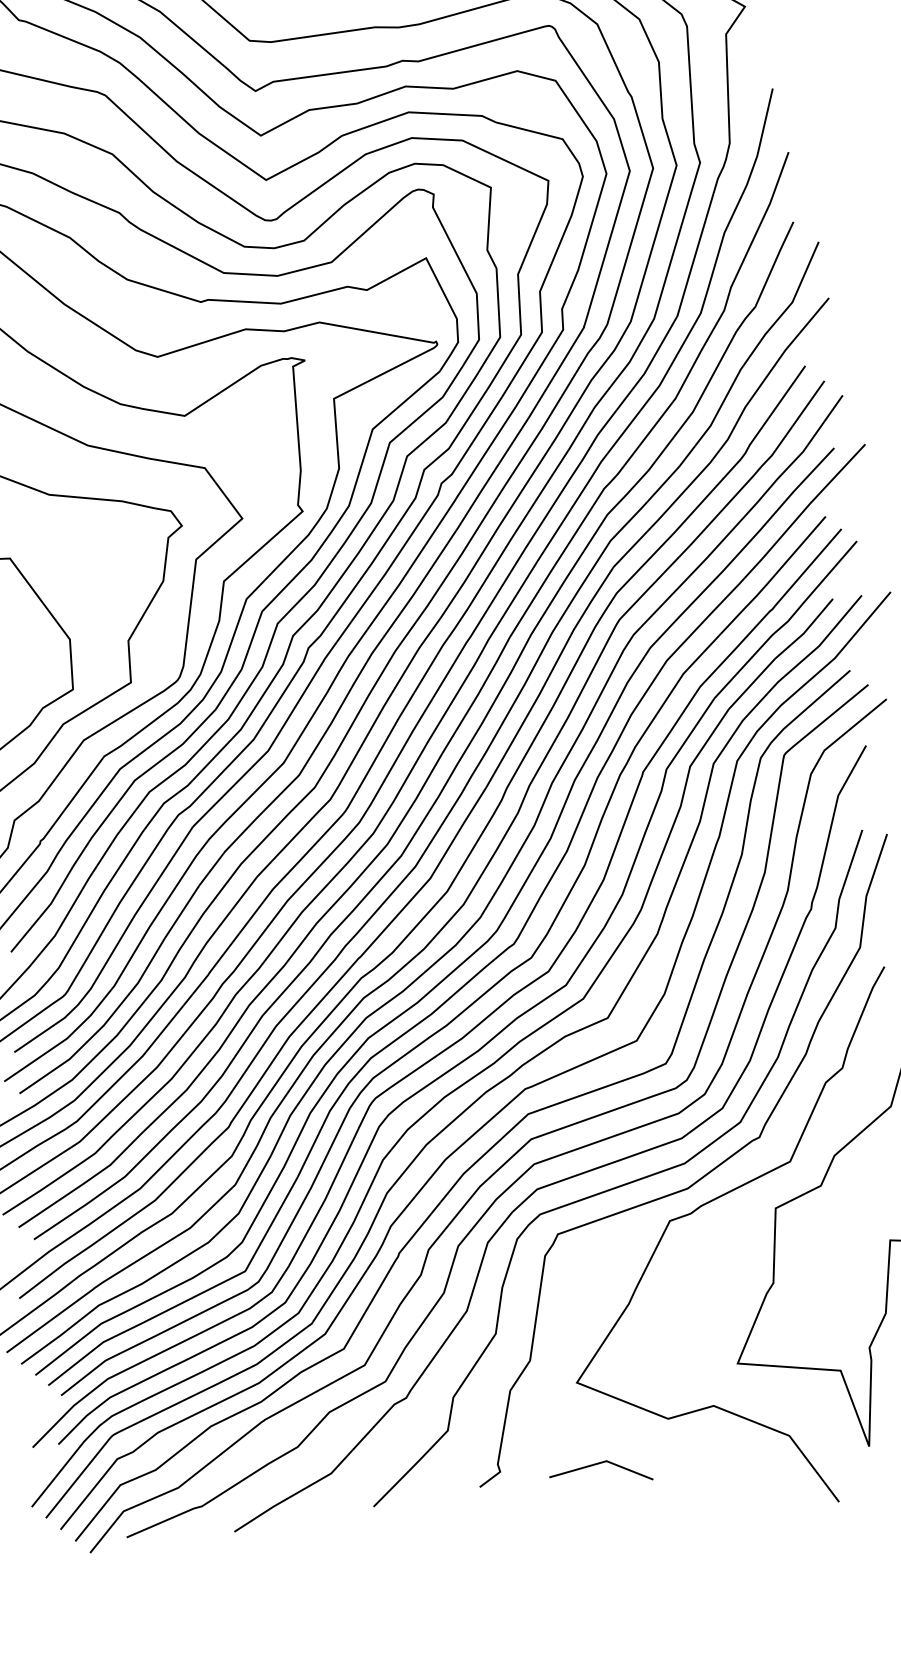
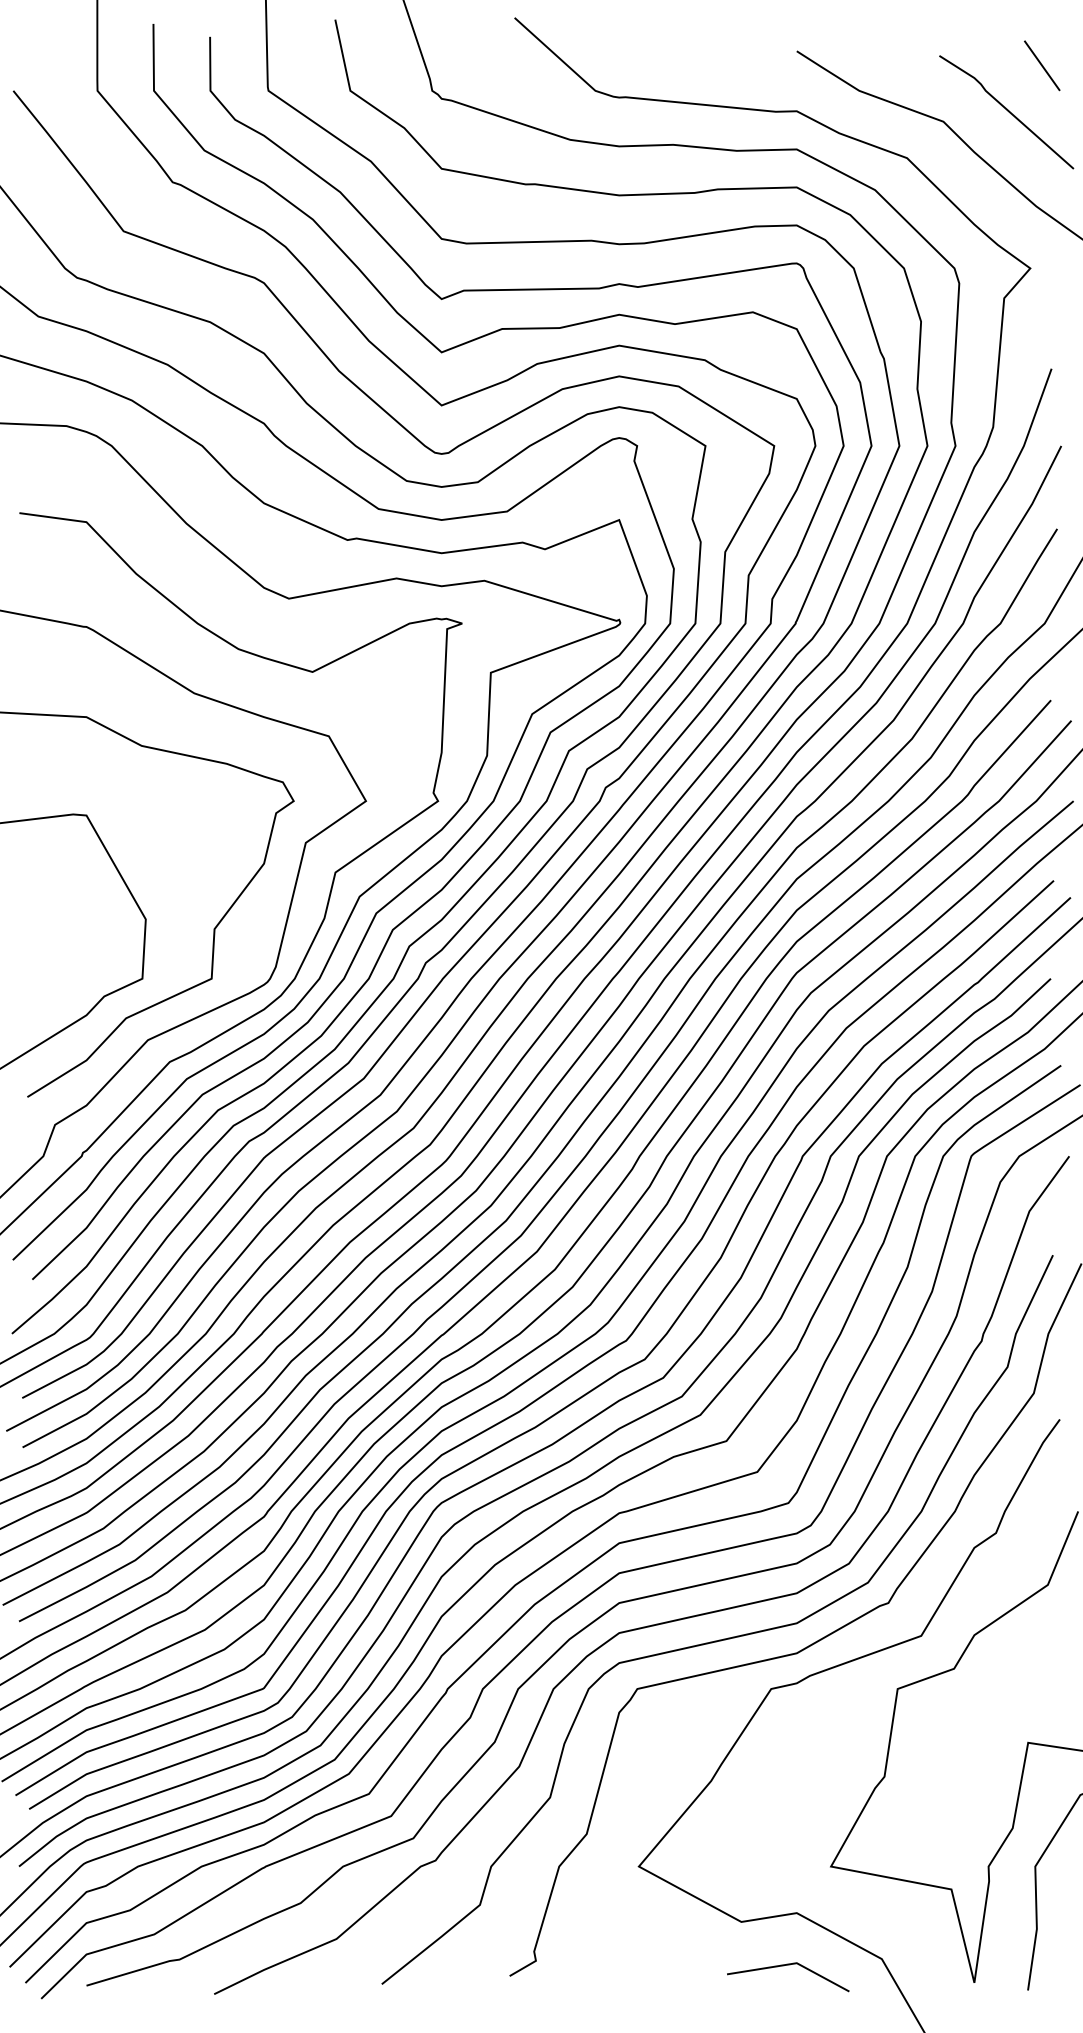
line: (596, 1465) -> (784, 1966), moved

